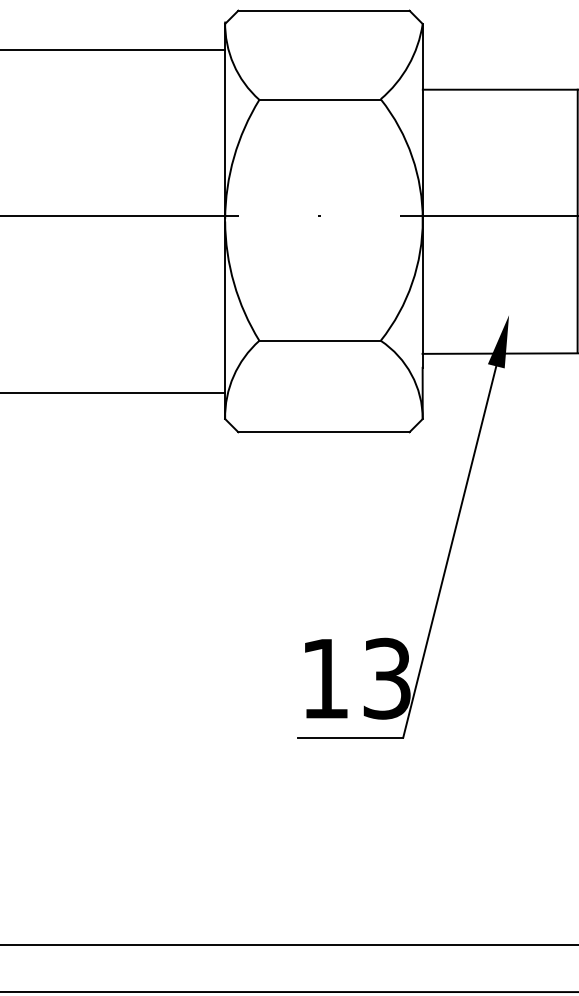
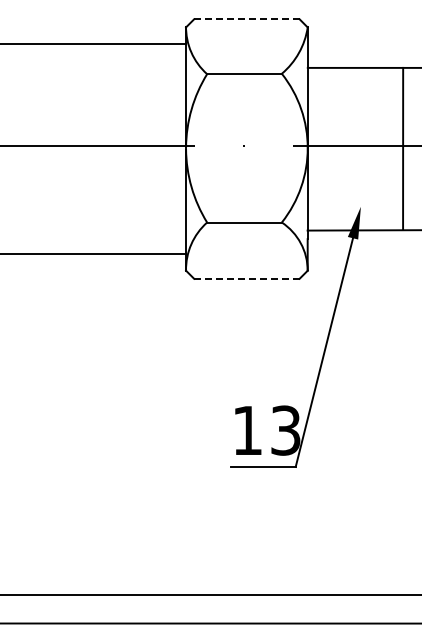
line: (323, 11) -> (246, 19), solid -> dashed
line: (323, 431) -> (246, 278), solid -> dashed

